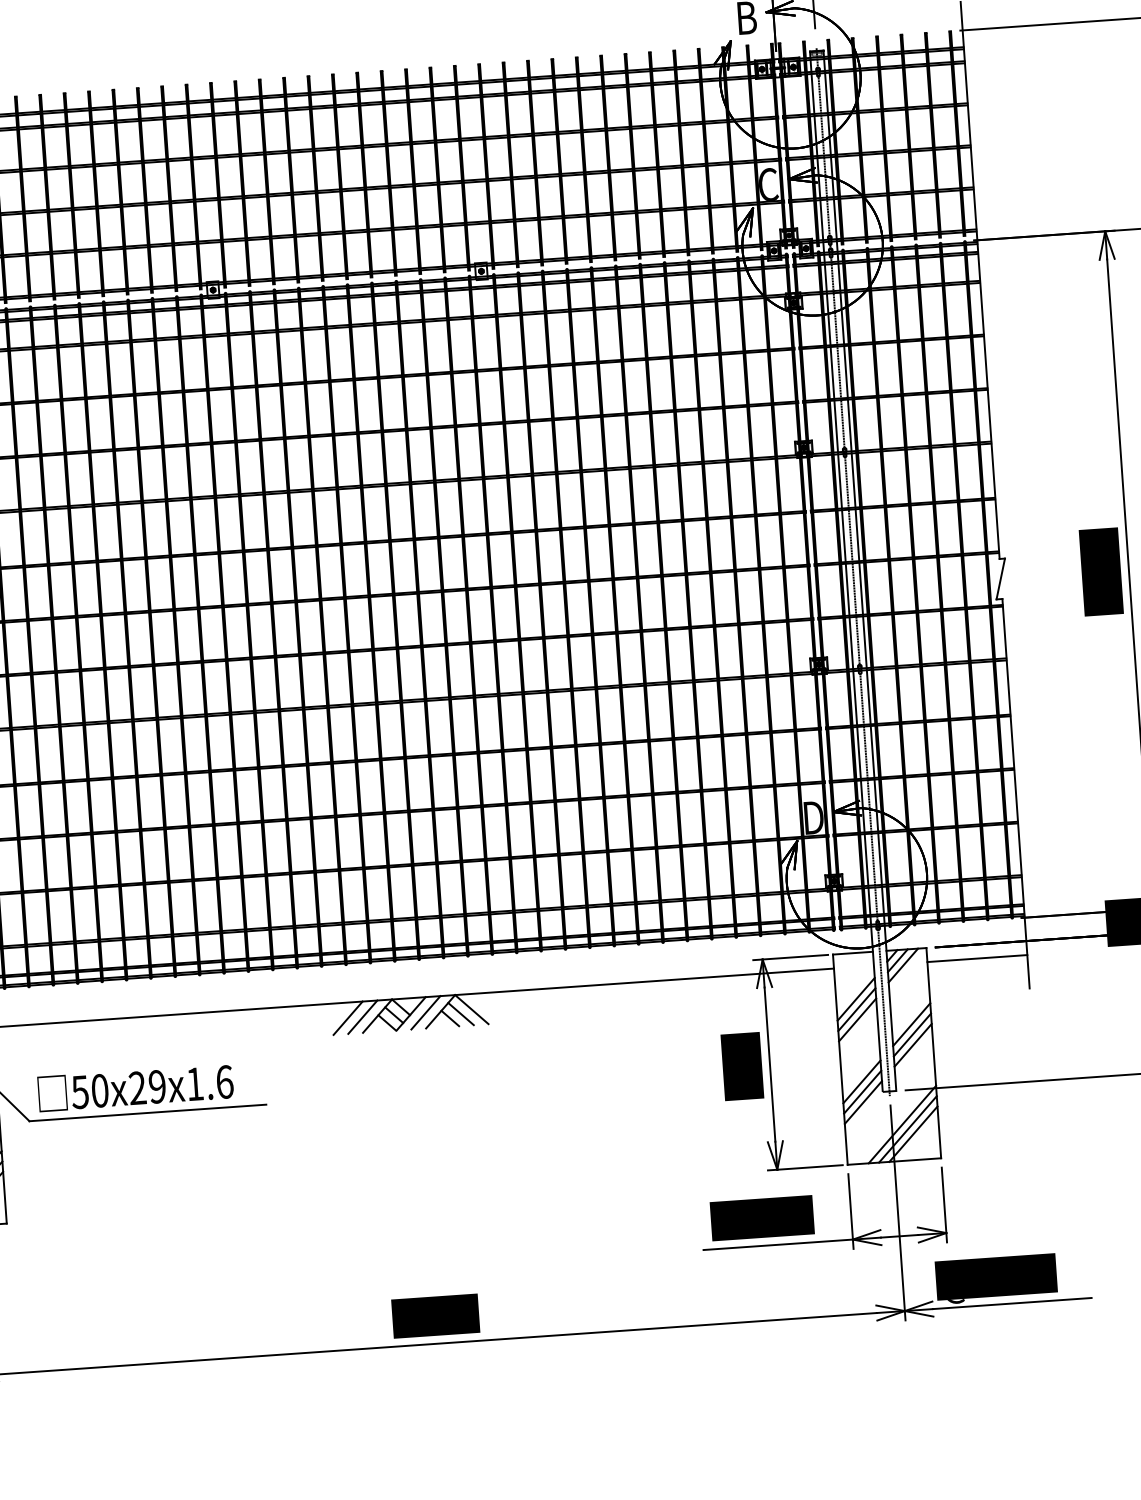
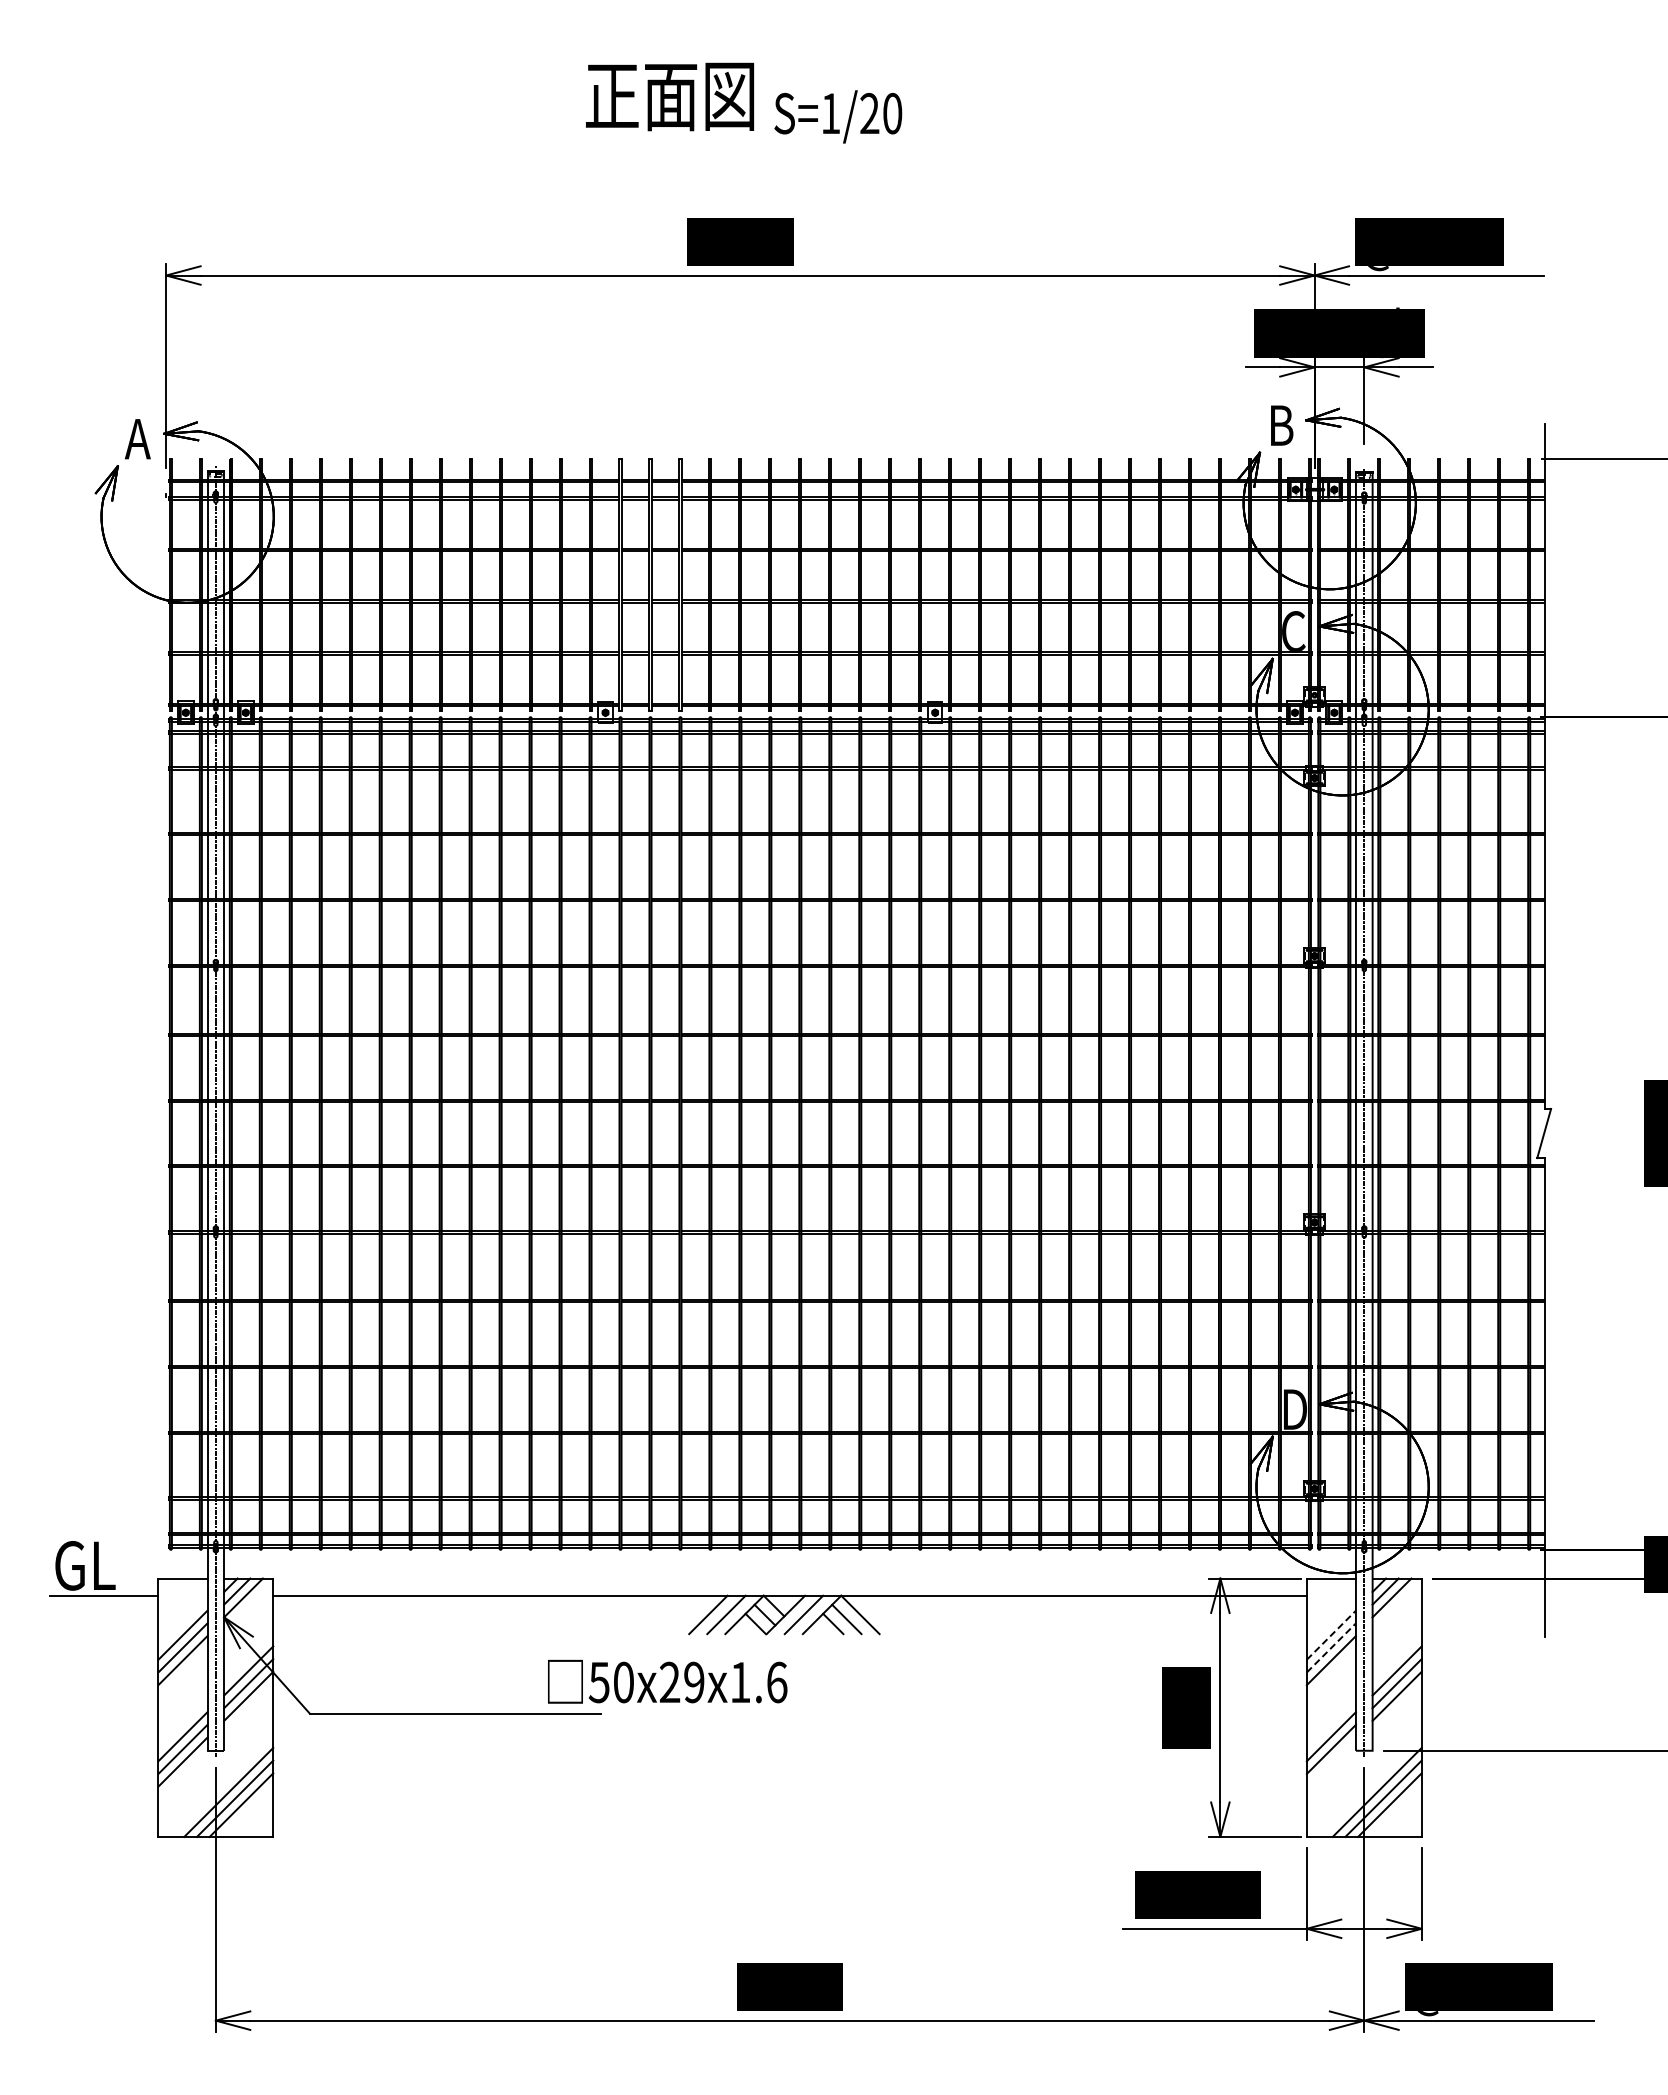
line: (976, 958) -> (1482, 1595), removed
line: (856, 999) -> (1331, 1635), solid -> dashed
line: (856, 1009) -> (1331, 1647), solid -> dashed
text: (135, 1087) -> (667, 1681), moved
line: (862, 1102) -> (1330, 1761), removed

